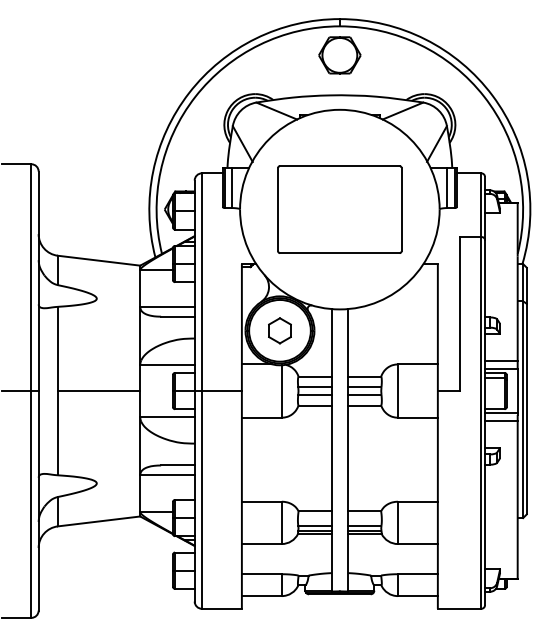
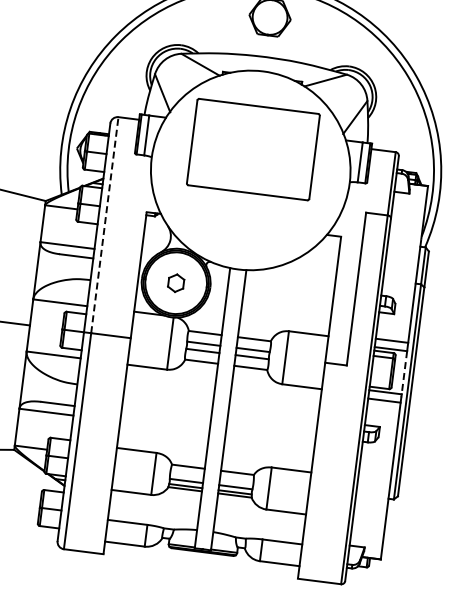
part: (339, 209) -> (253, 149), moved
line: (201, 282) -> (104, 225), solid -> dashed
part: (279, 330) -> (175, 282), size x0.7
line: (517, 391) -> (404, 373), solid -> dashed

